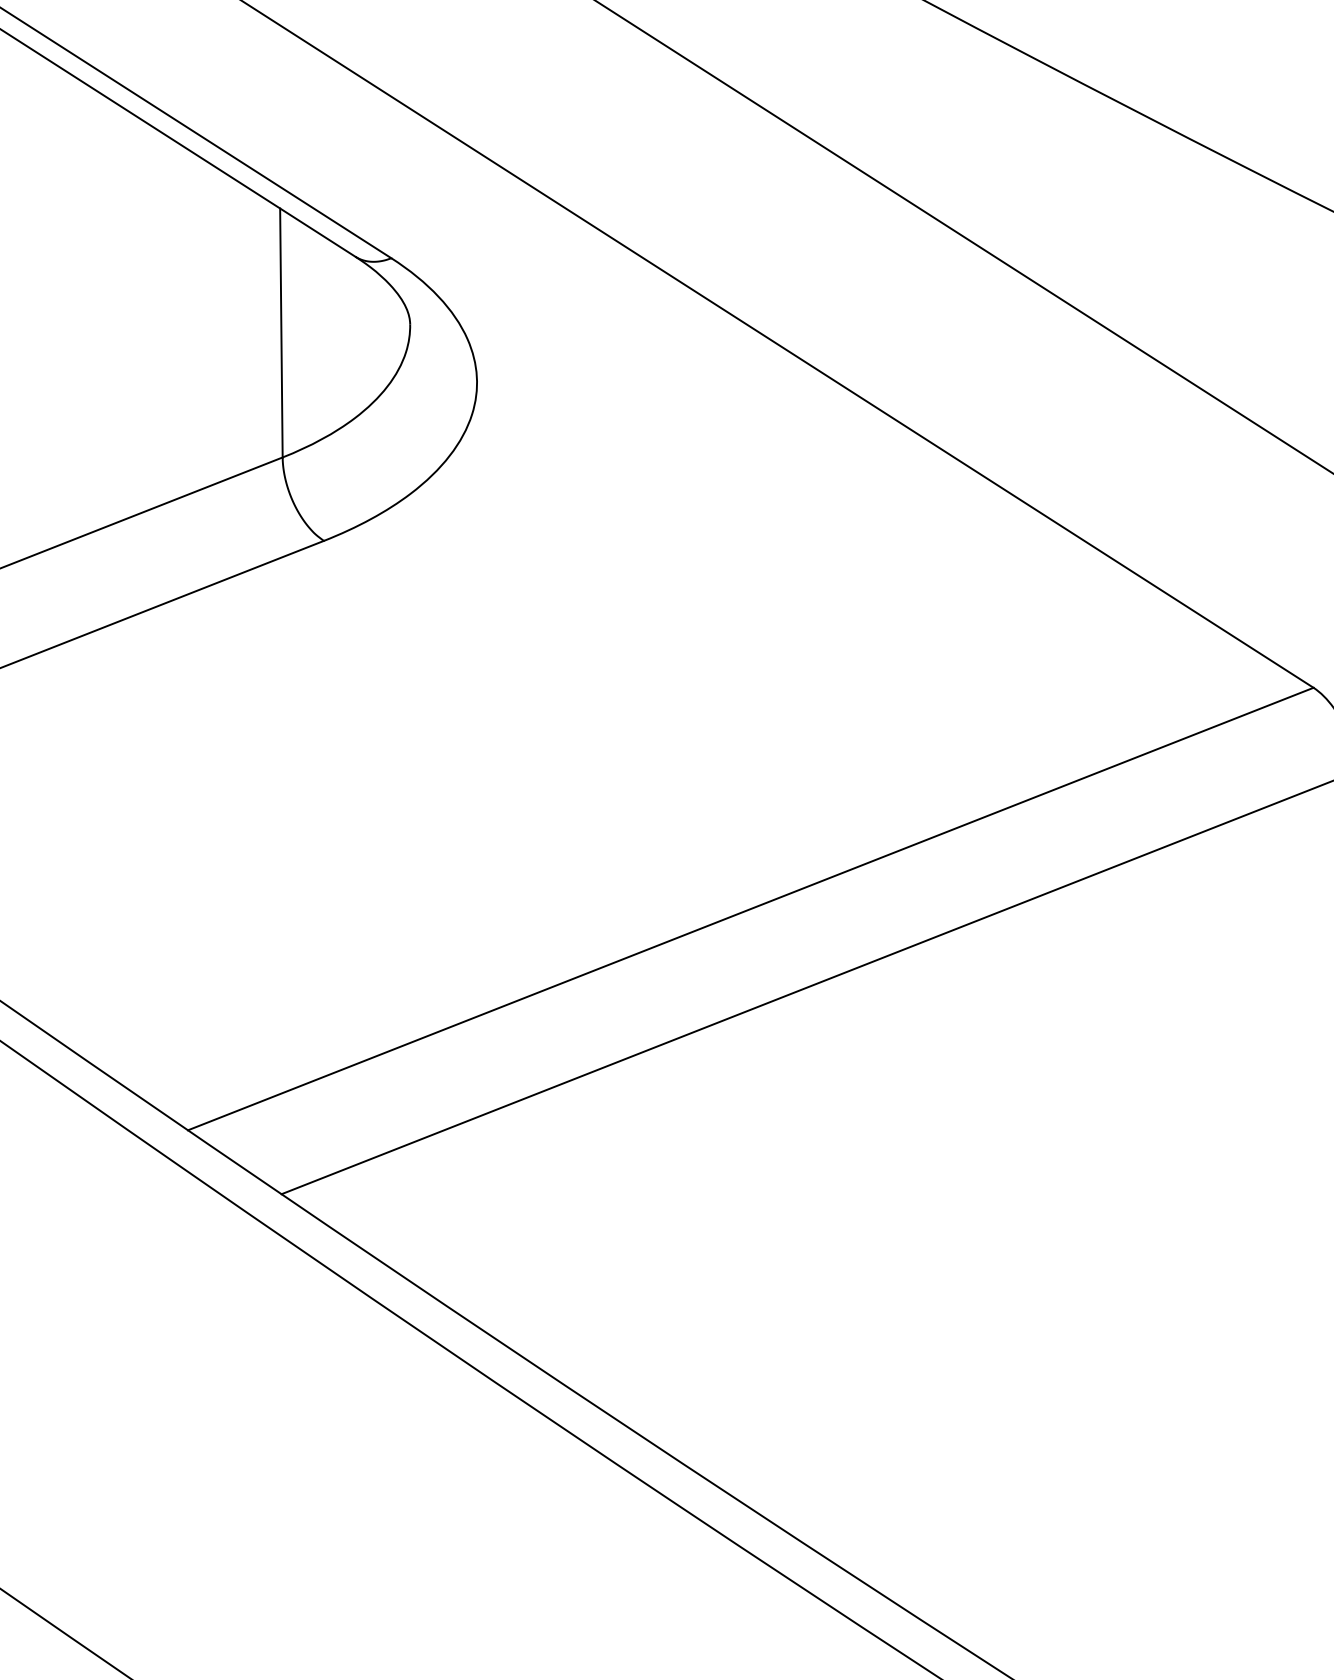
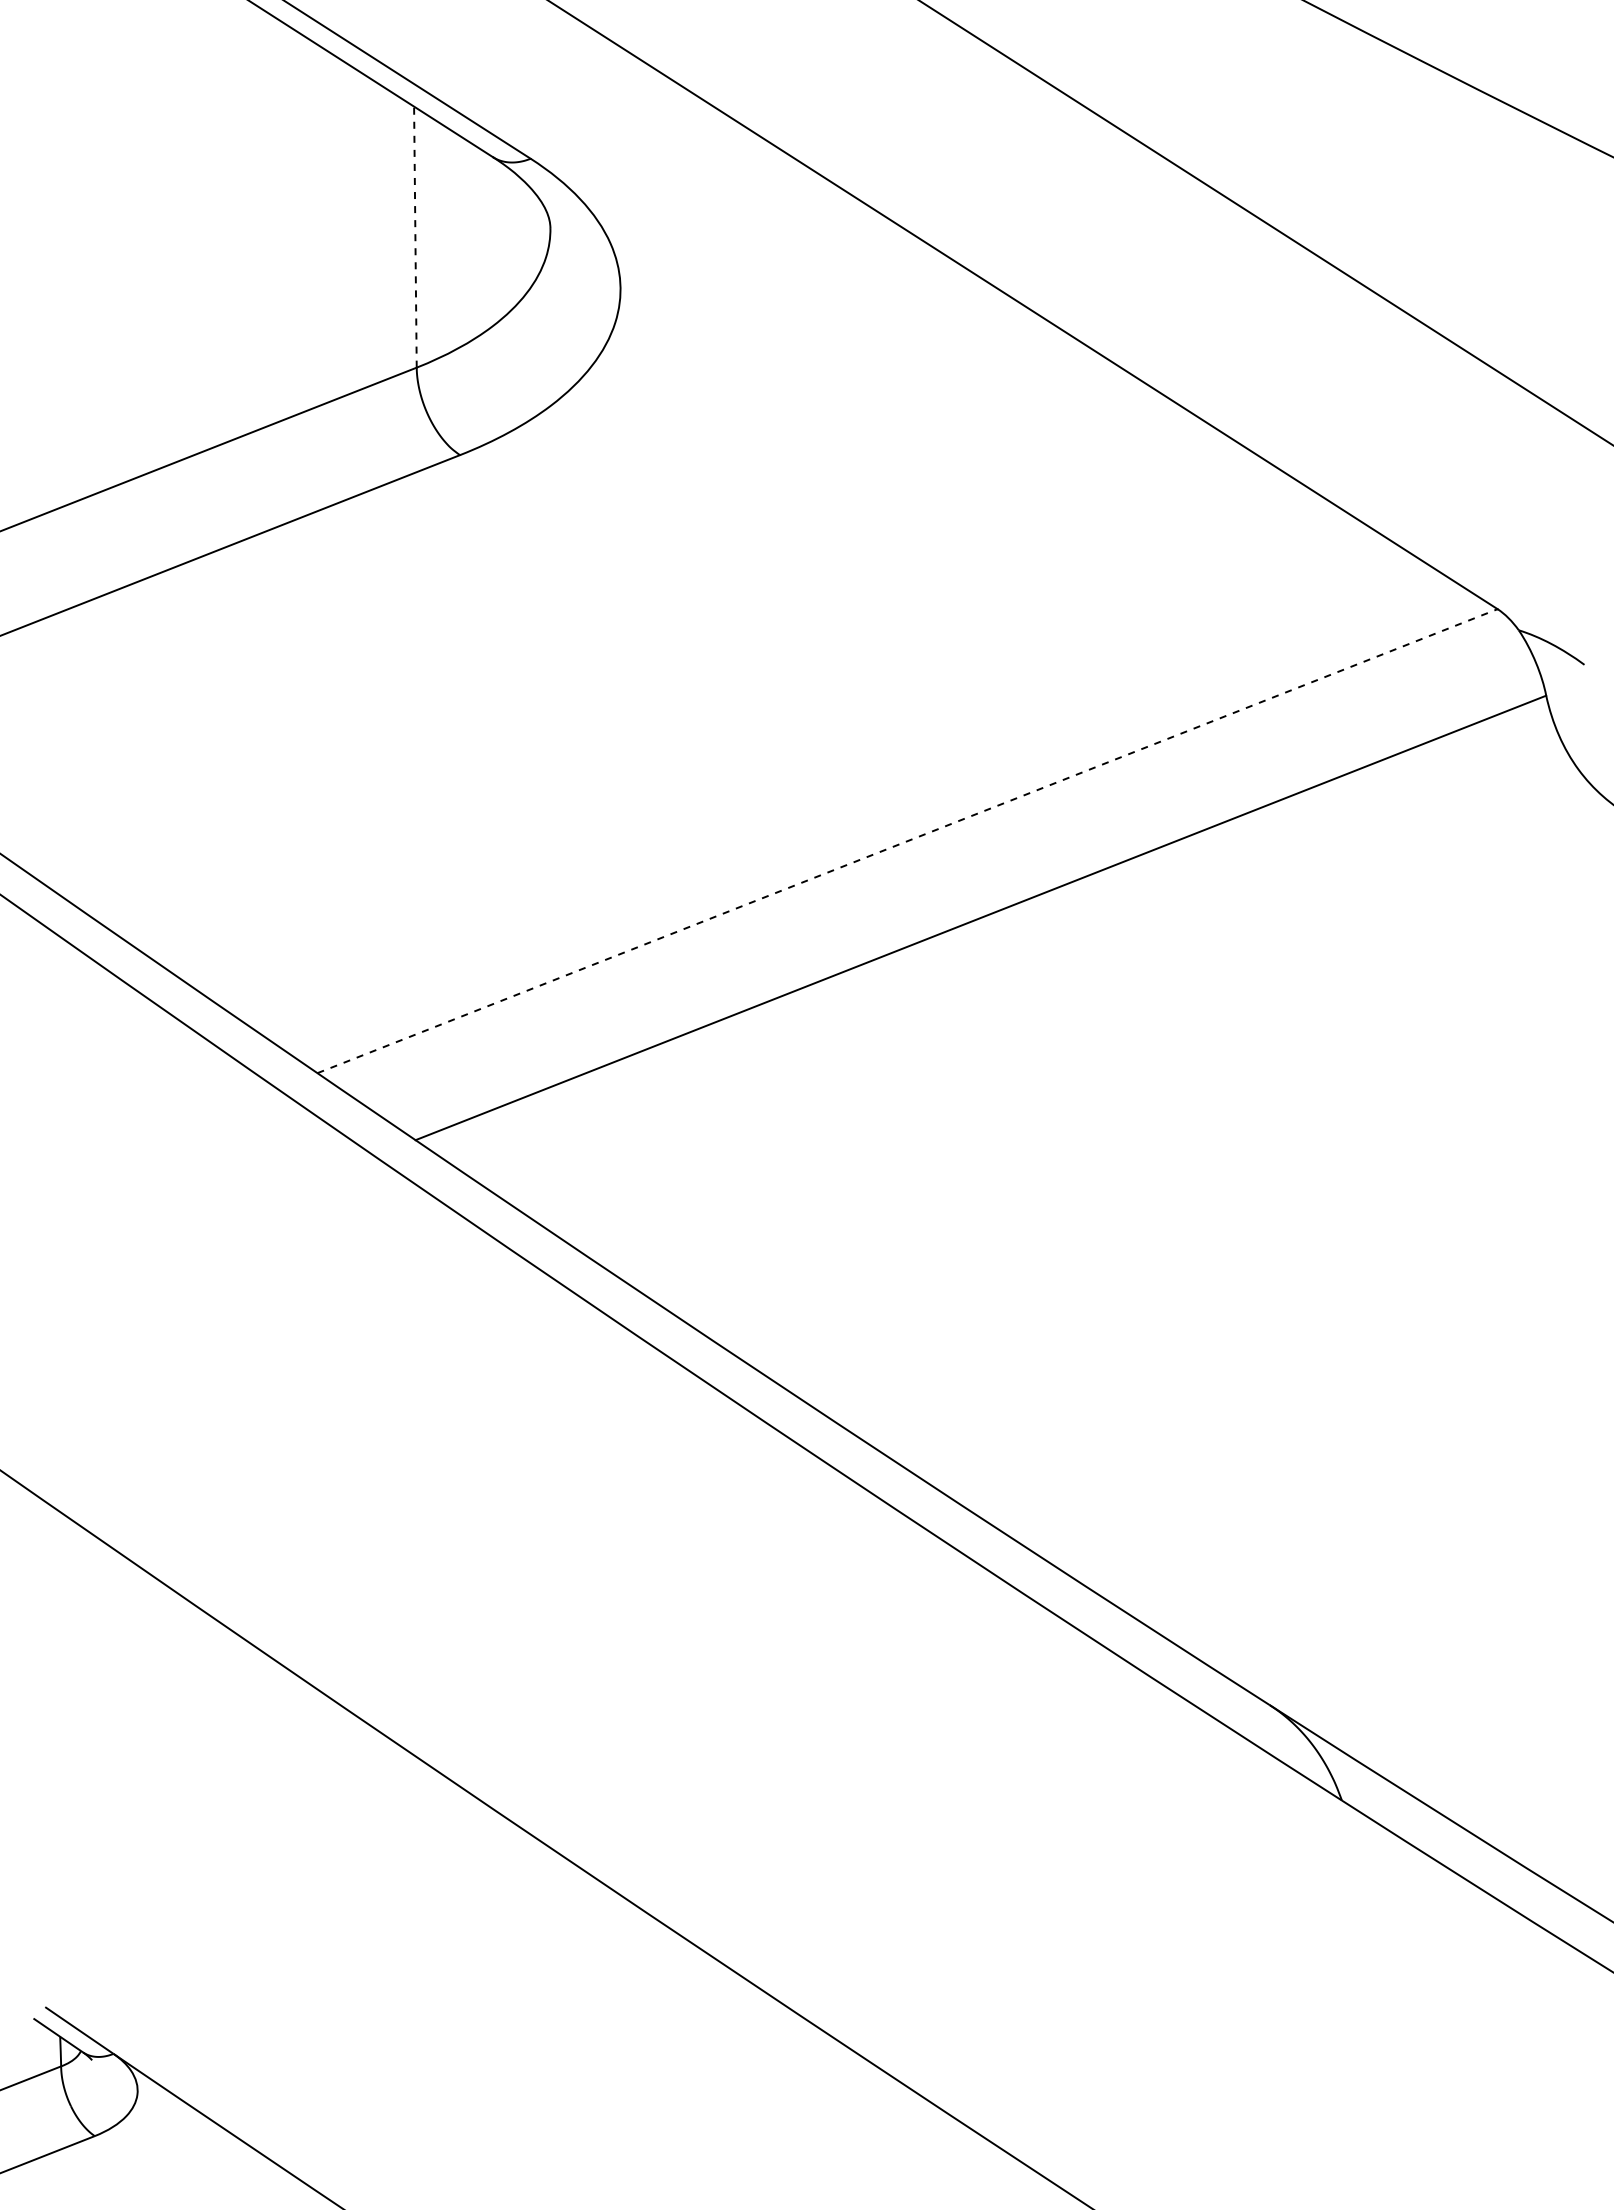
line: (281, 333) -> (415, 237), solid -> dashed
line: (751, 909) -> (908, 841), solid -> dashed

